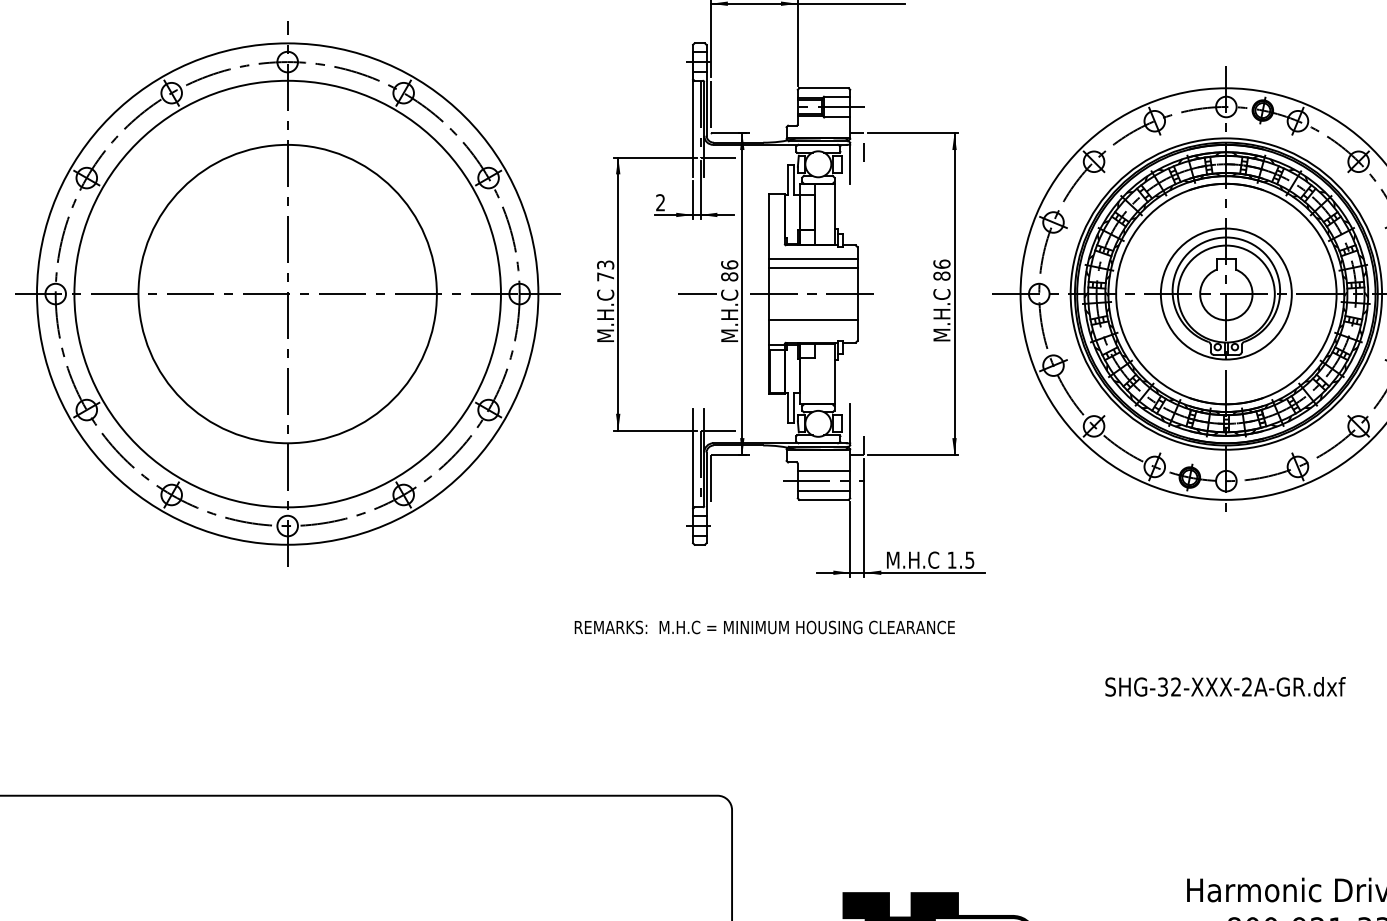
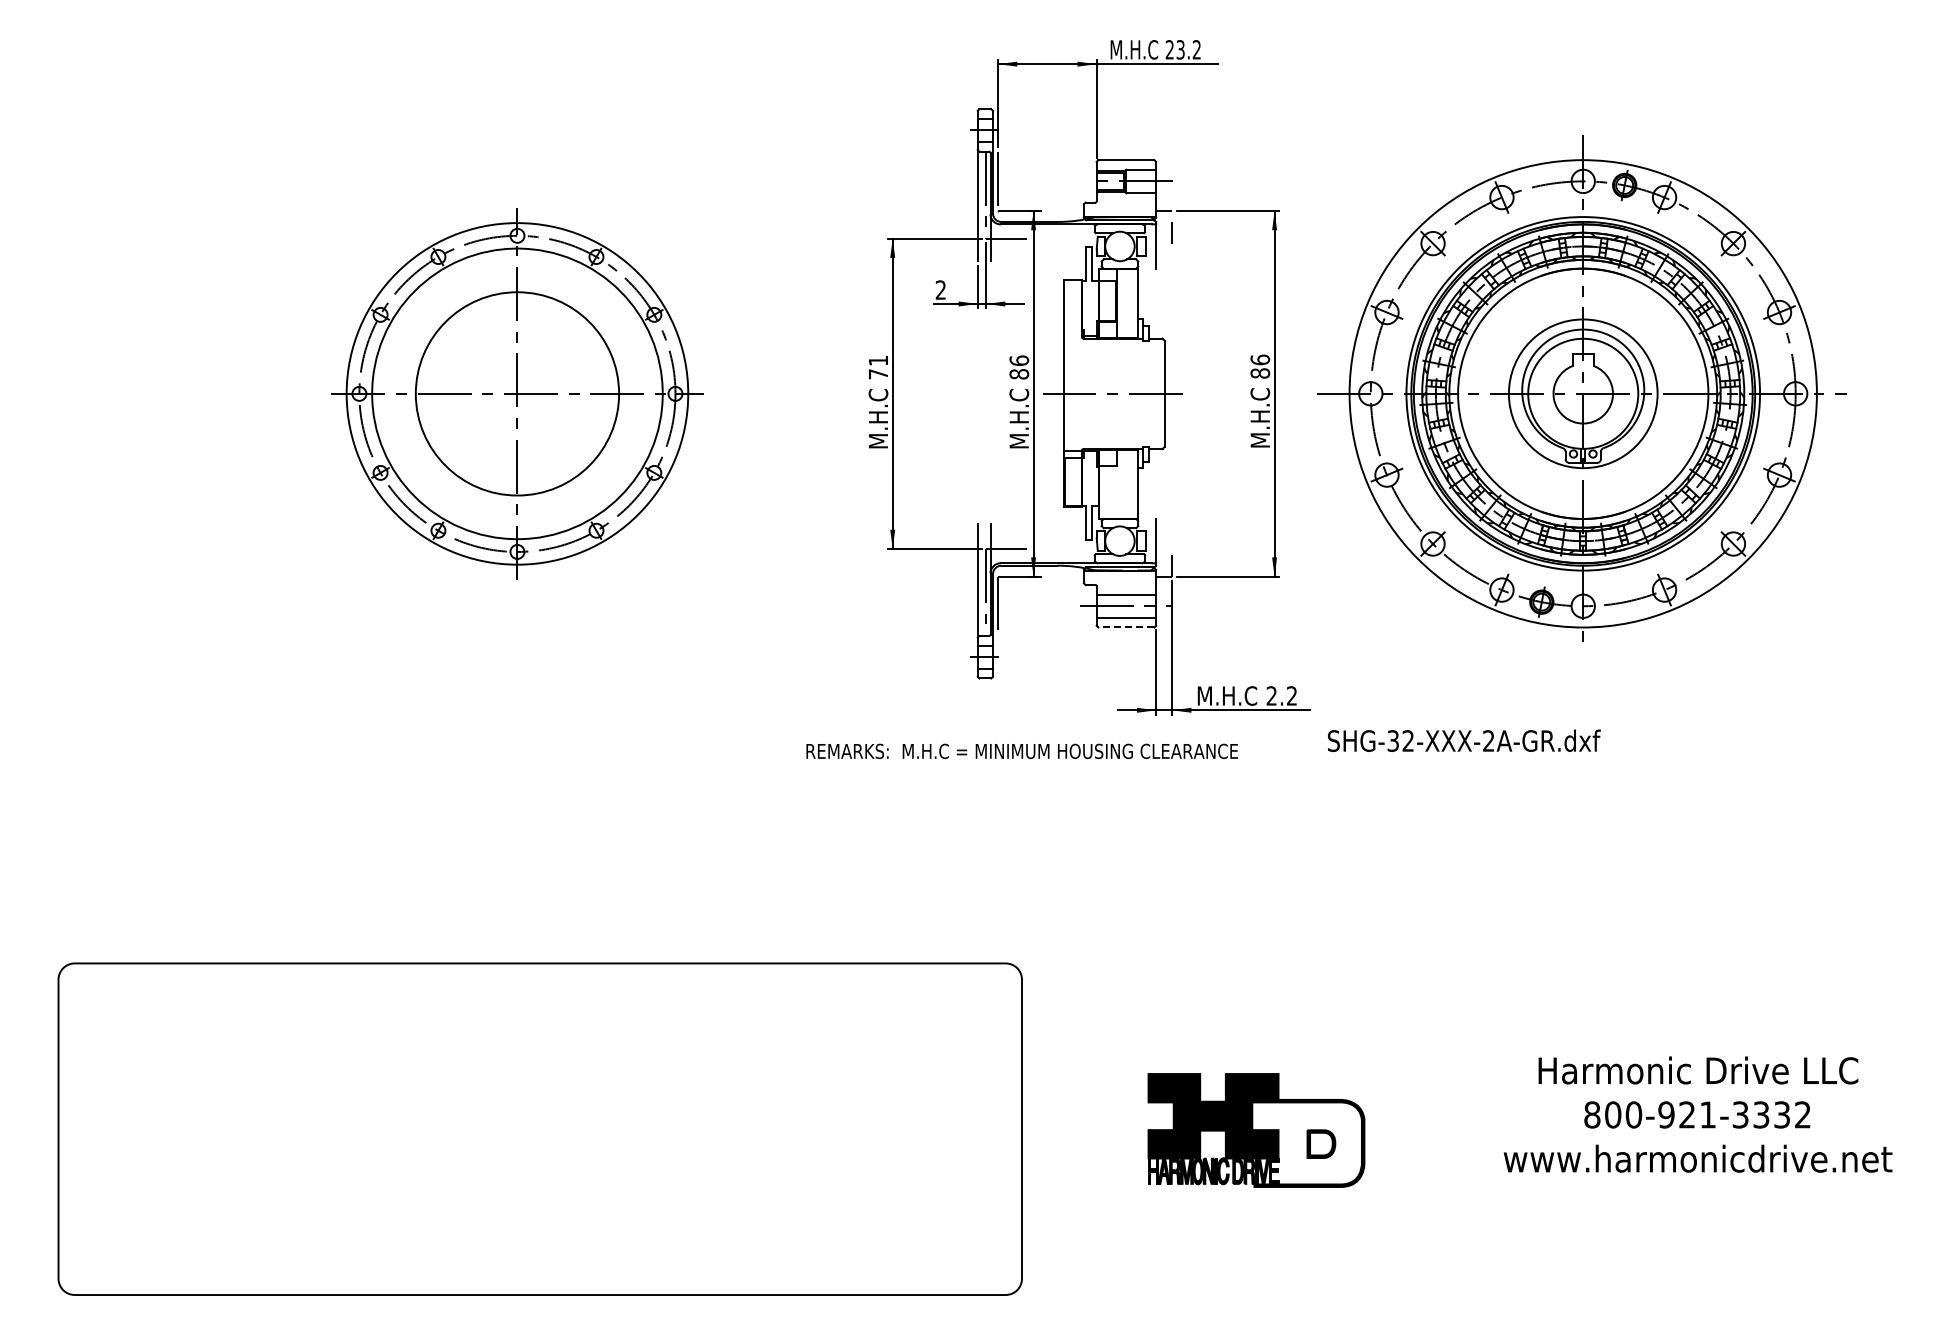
line: (813, 259) -> (1114, 354), removed
text: (605, 264) -> (878, 360), 73 -> 71
line: (813, 268) -> (1114, 364), removed
part: (287, 293) -> (517, 393), size x0.6
line: (697, 293) -> (982, 393), removed
line: (813, 320) -> (1114, 423), removed
line: (823, 499) -> (1125, 627), solid -> dashed
text: (960, 559) -> (1281, 695), 1.5 -> 2.2
text: (764, 626) -> (1021, 750), moved
text: (1225, 686) -> (1464, 740), moved

